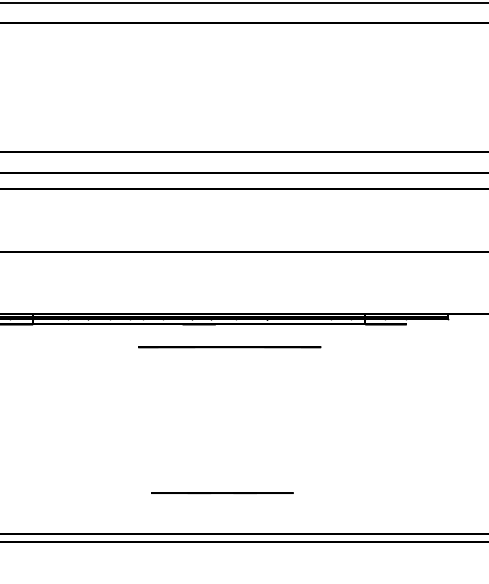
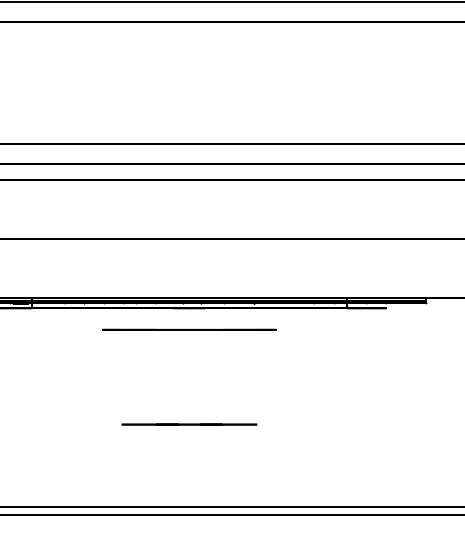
line: (229, 346) -> (189, 329), moved
line: (222, 492) -> (189, 424), moved

